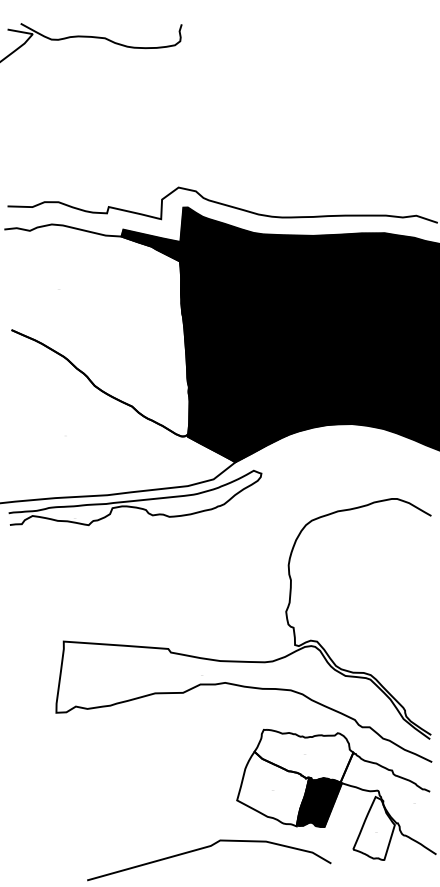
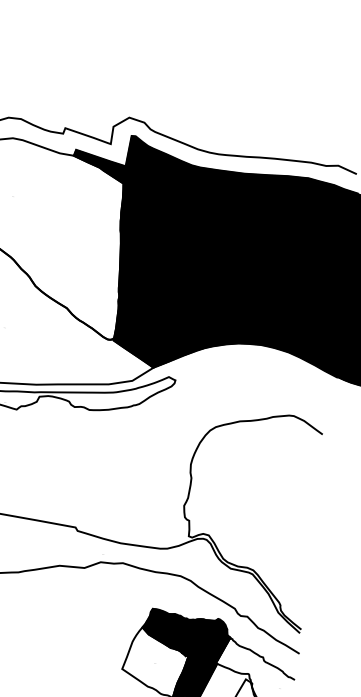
hatch: (303, 755) -> (185, 635), added

